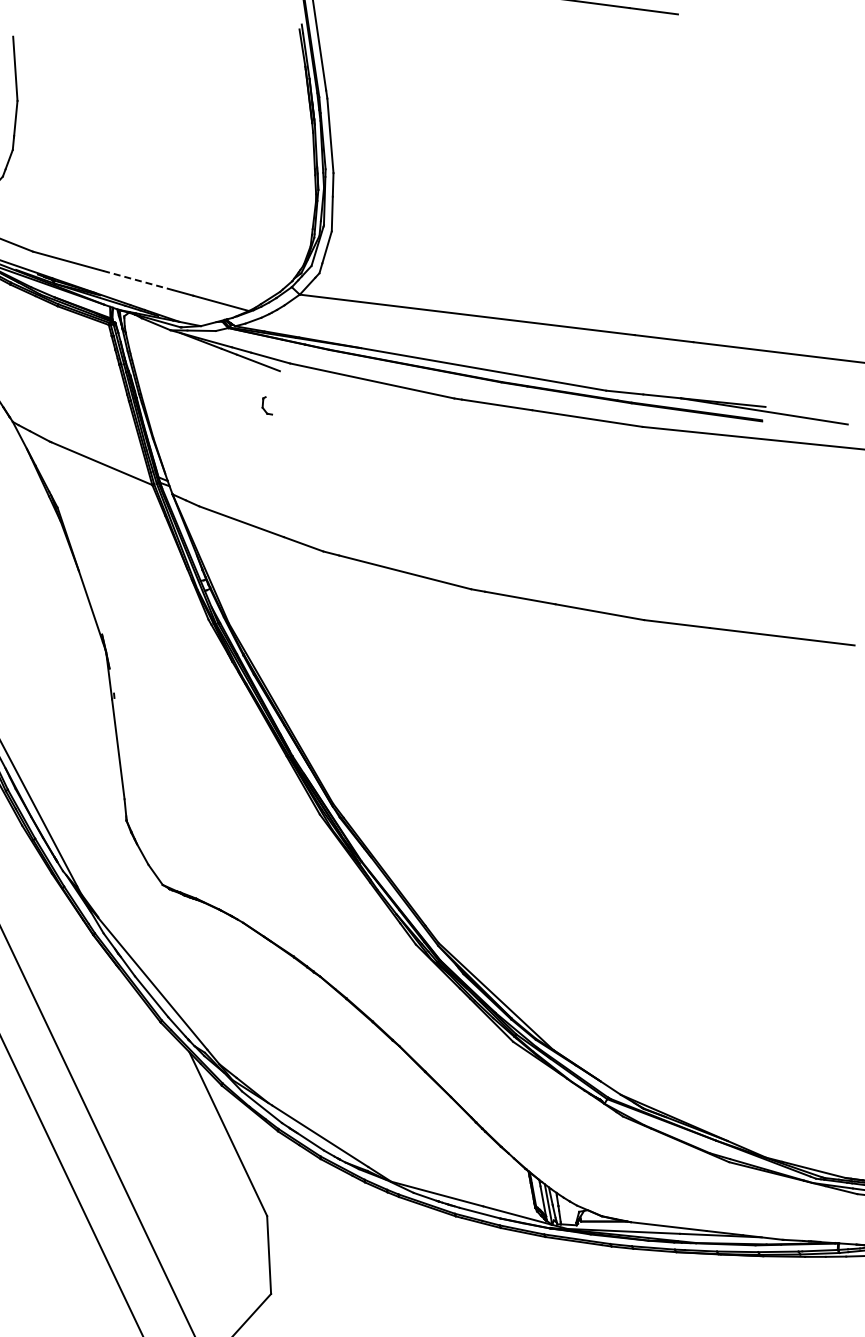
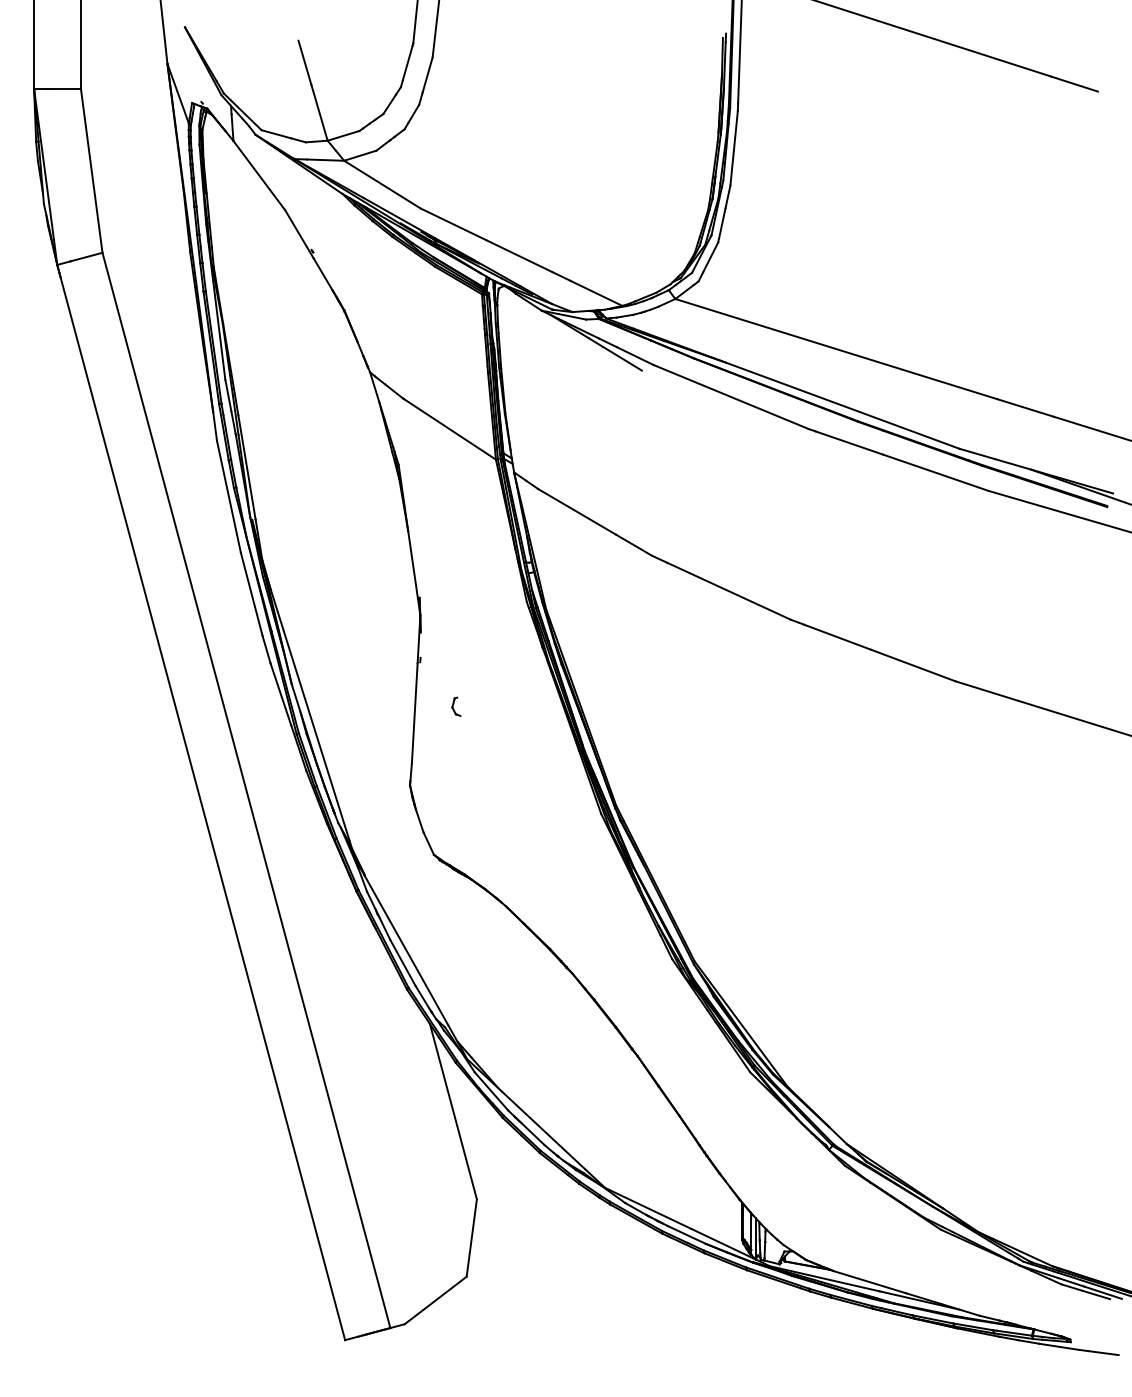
line: (138, 281) -> (519, 256), dashed -> solid
part: (266, 406) -> (456, 706), moved

